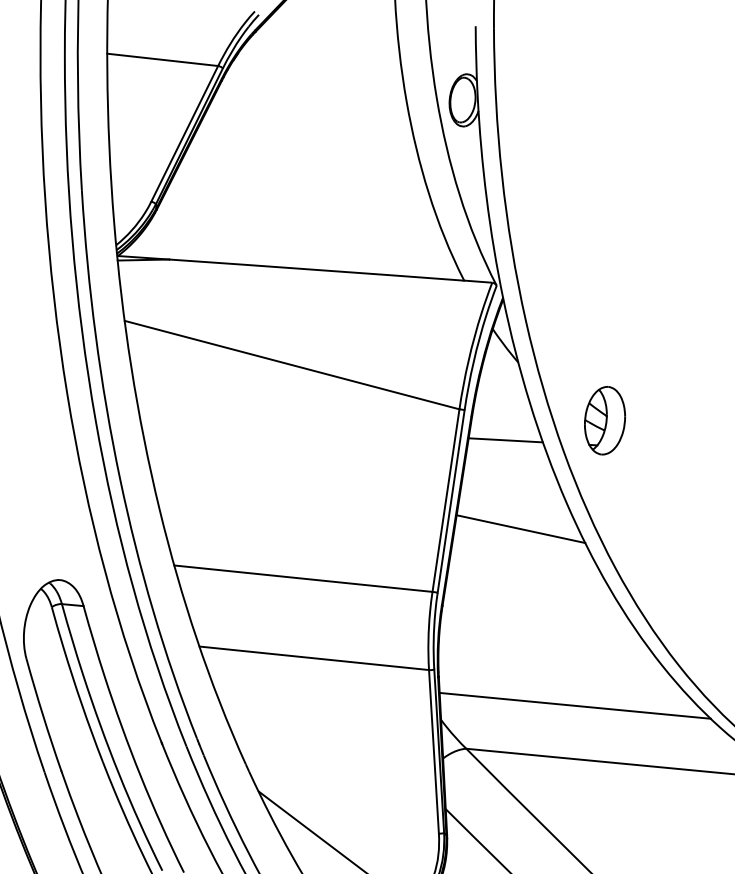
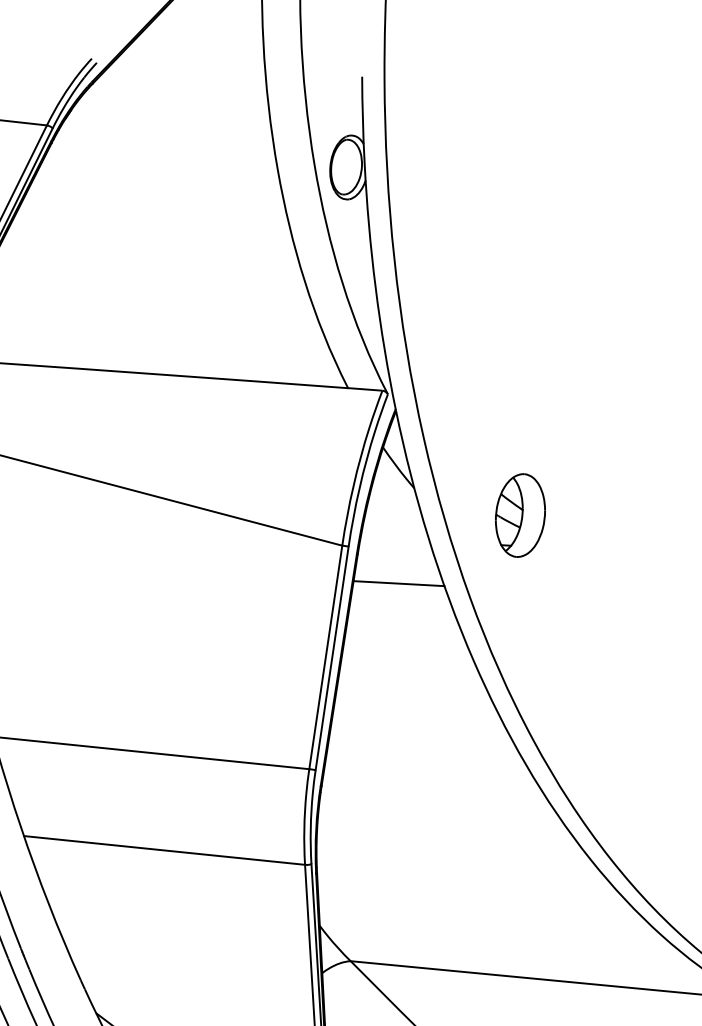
part: (604, 420) -> (519, 515), moved
line: (520, 529) -> (417, 692), removed
line: (574, 705) -> (483, 908), removed

